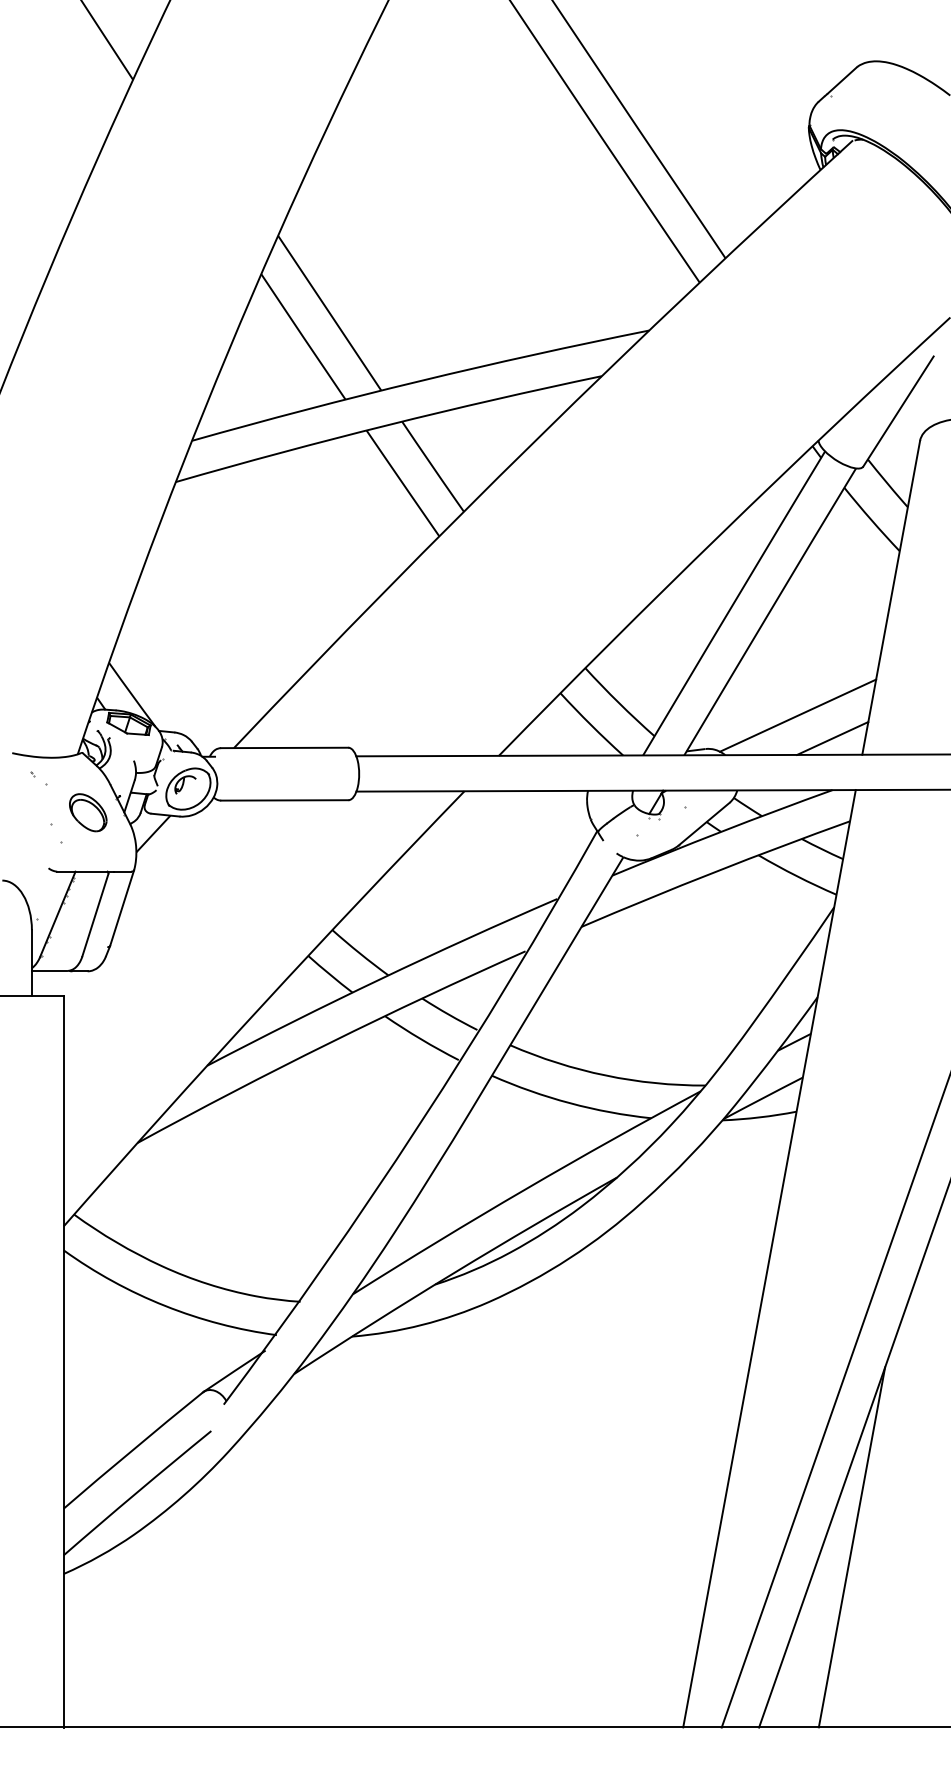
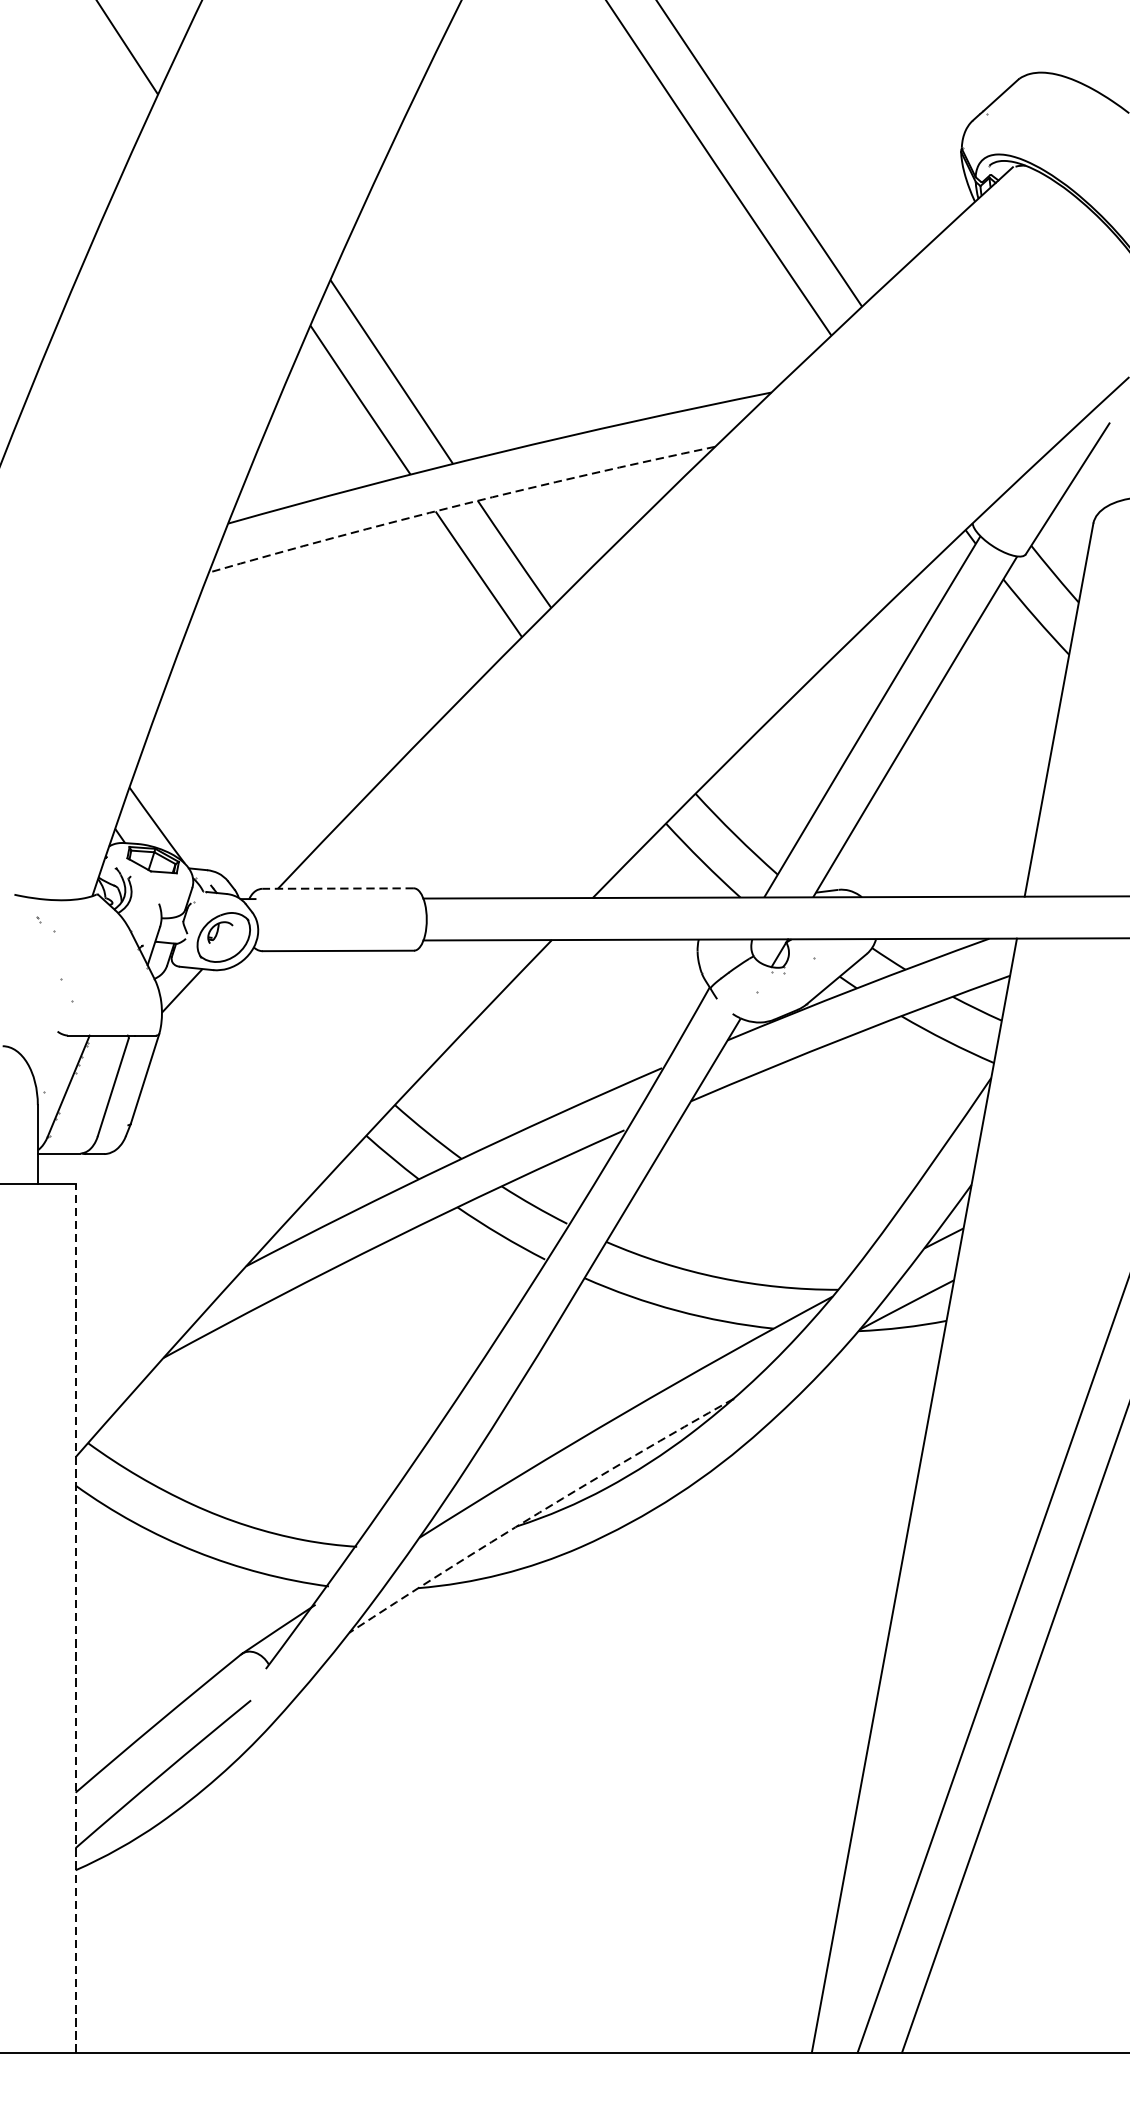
arc: (387, 425) -> (460, 505), solid -> dashed
line: (798, 715) -> (948, 850), removed
line: (832, 738) -> (989, 877), removed
line: (284, 747) -> (338, 888), solid -> dashed
part: (88, 812) -> (105, 965), removed
line: (453, 1273) -> (538, 1513), solid -> dashed
line: (63, 1361) -> (75, 1617), solid -> dashed
line: (851, 1547) -> (1011, 1838), removed

